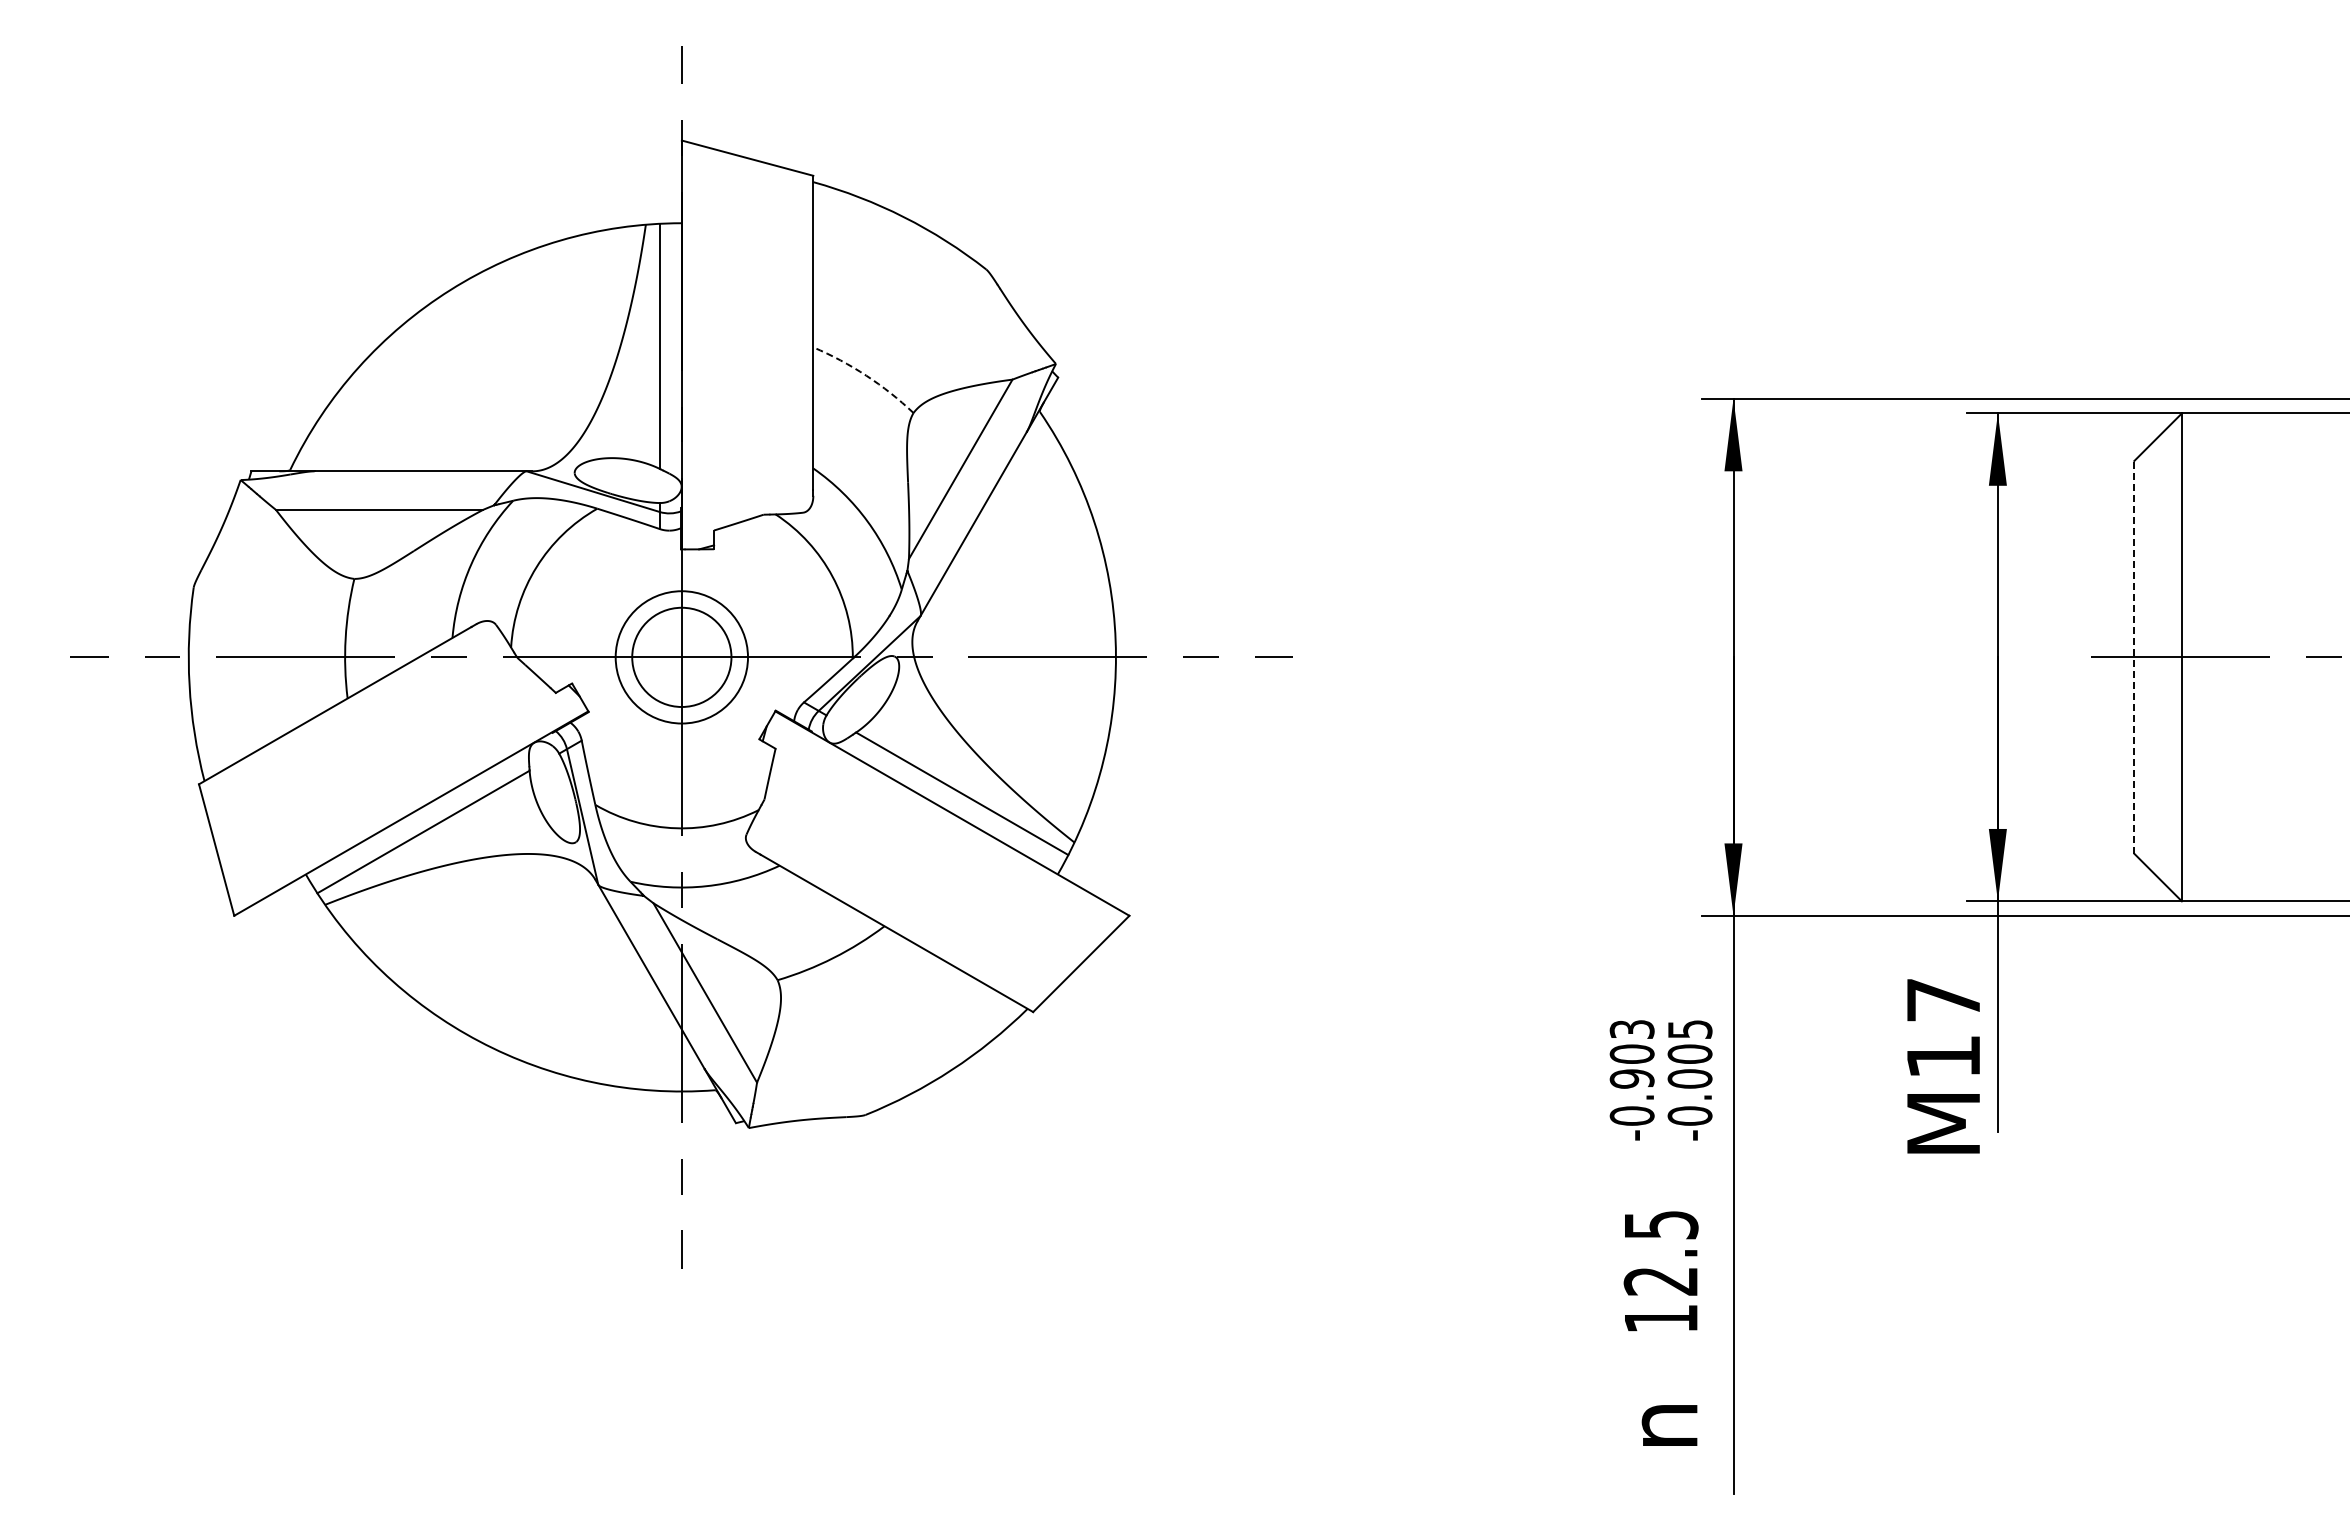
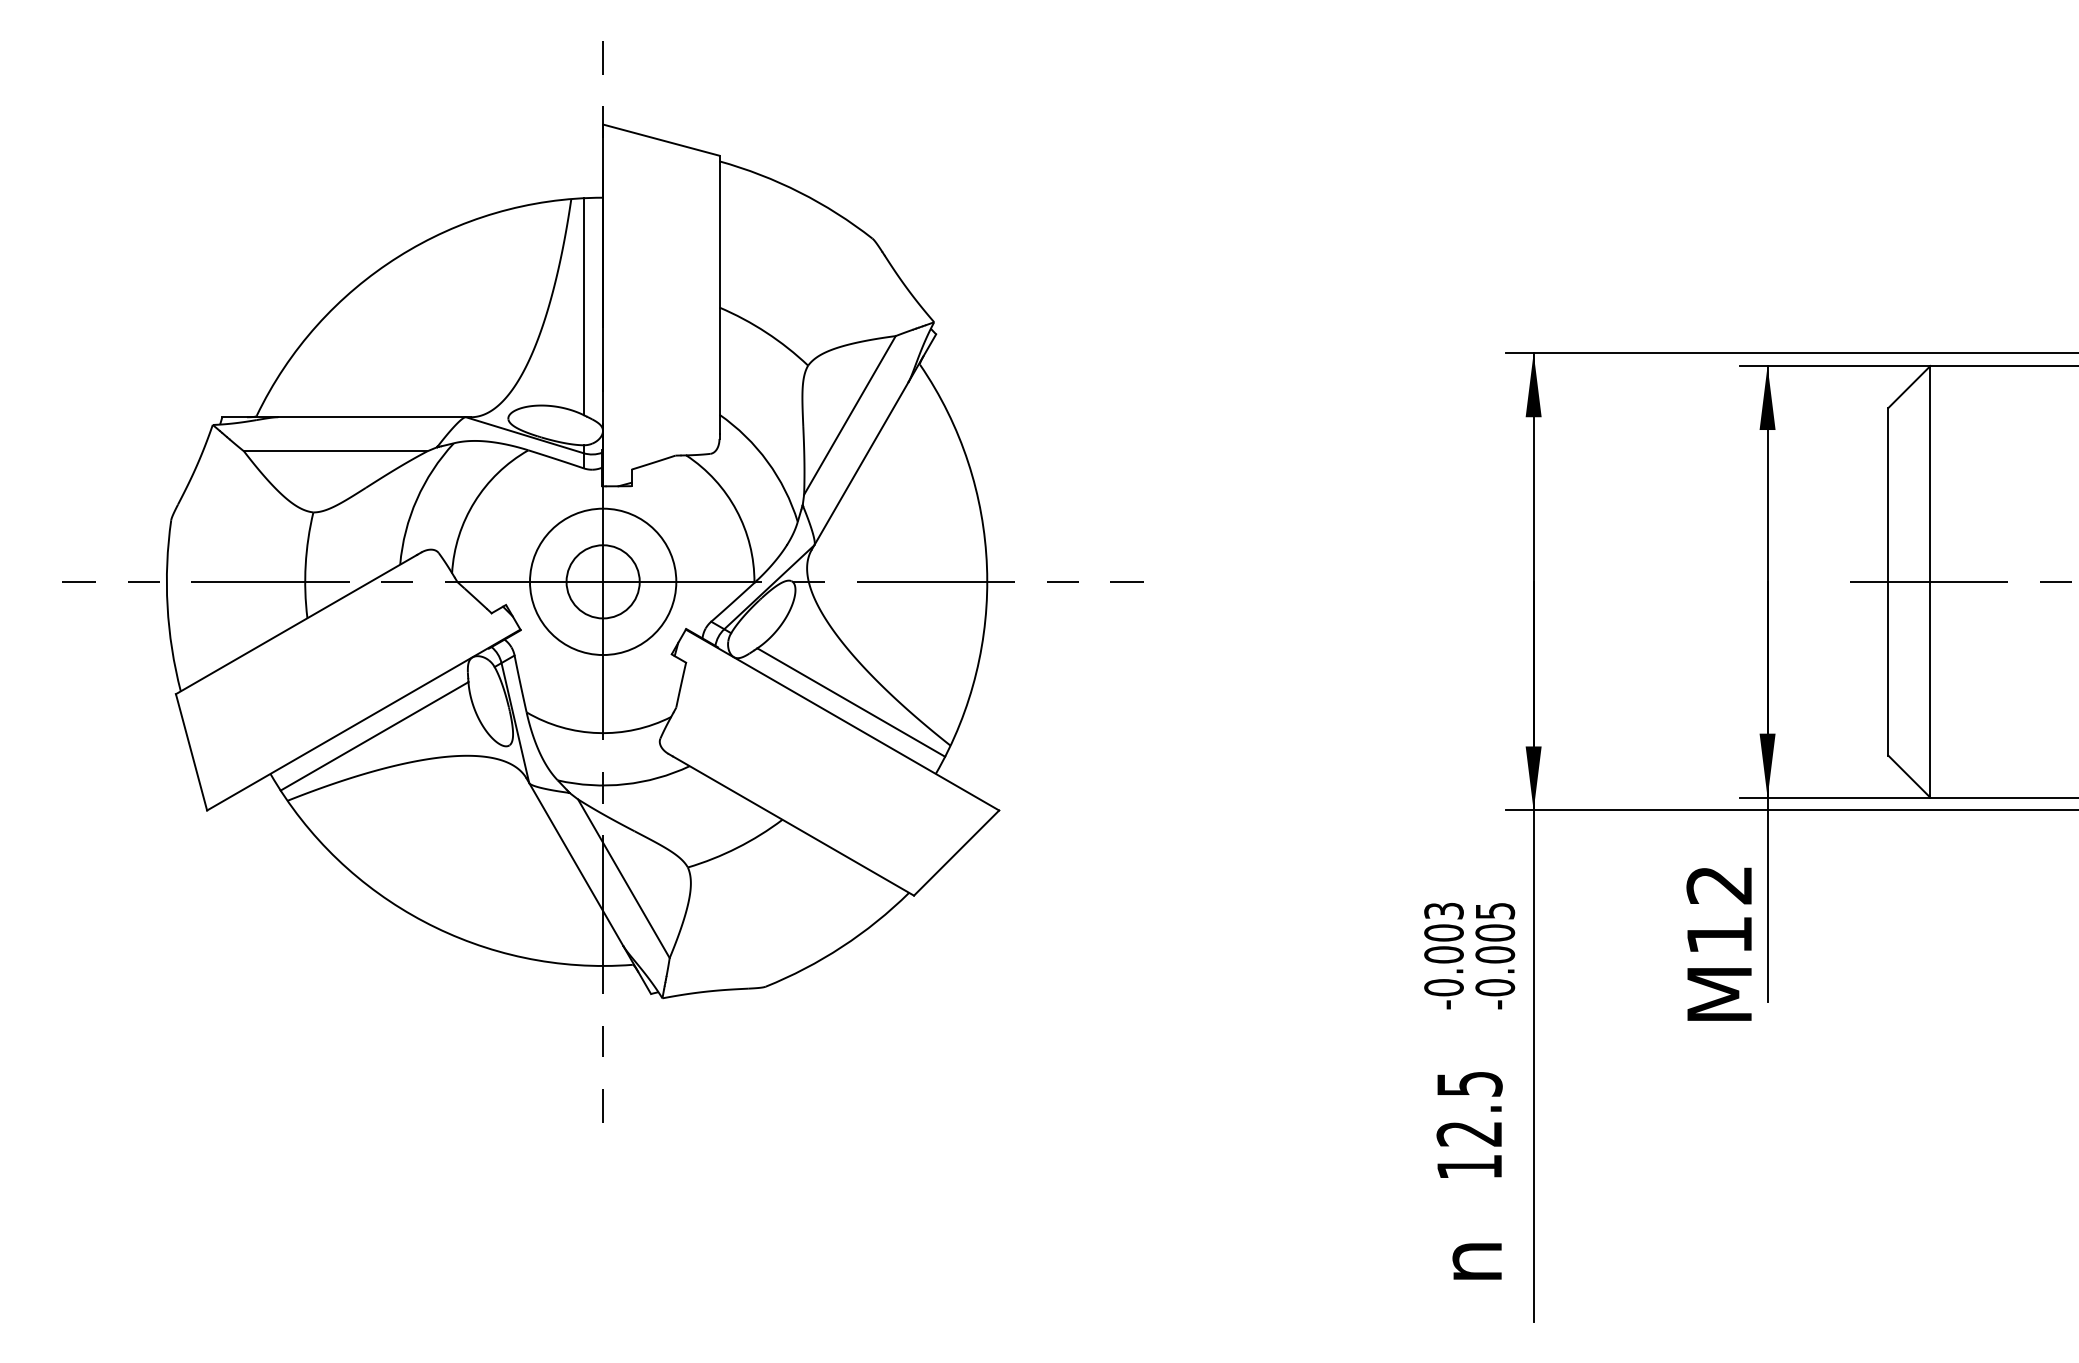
arc: (866, 375) -> (766, 332), dashed -> solid
line: (2134, 656) -> (1888, 581), dashed -> solid
circle: (681, 657) -> (602, 581), size x0.62
circle: (681, 657) -> (602, 581), size x1.67
text: (1942, 1000) -> (1718, 885), M17 -> M12
text: (1631, 1078) -> (1443, 954), -0.903 -> -0.003

